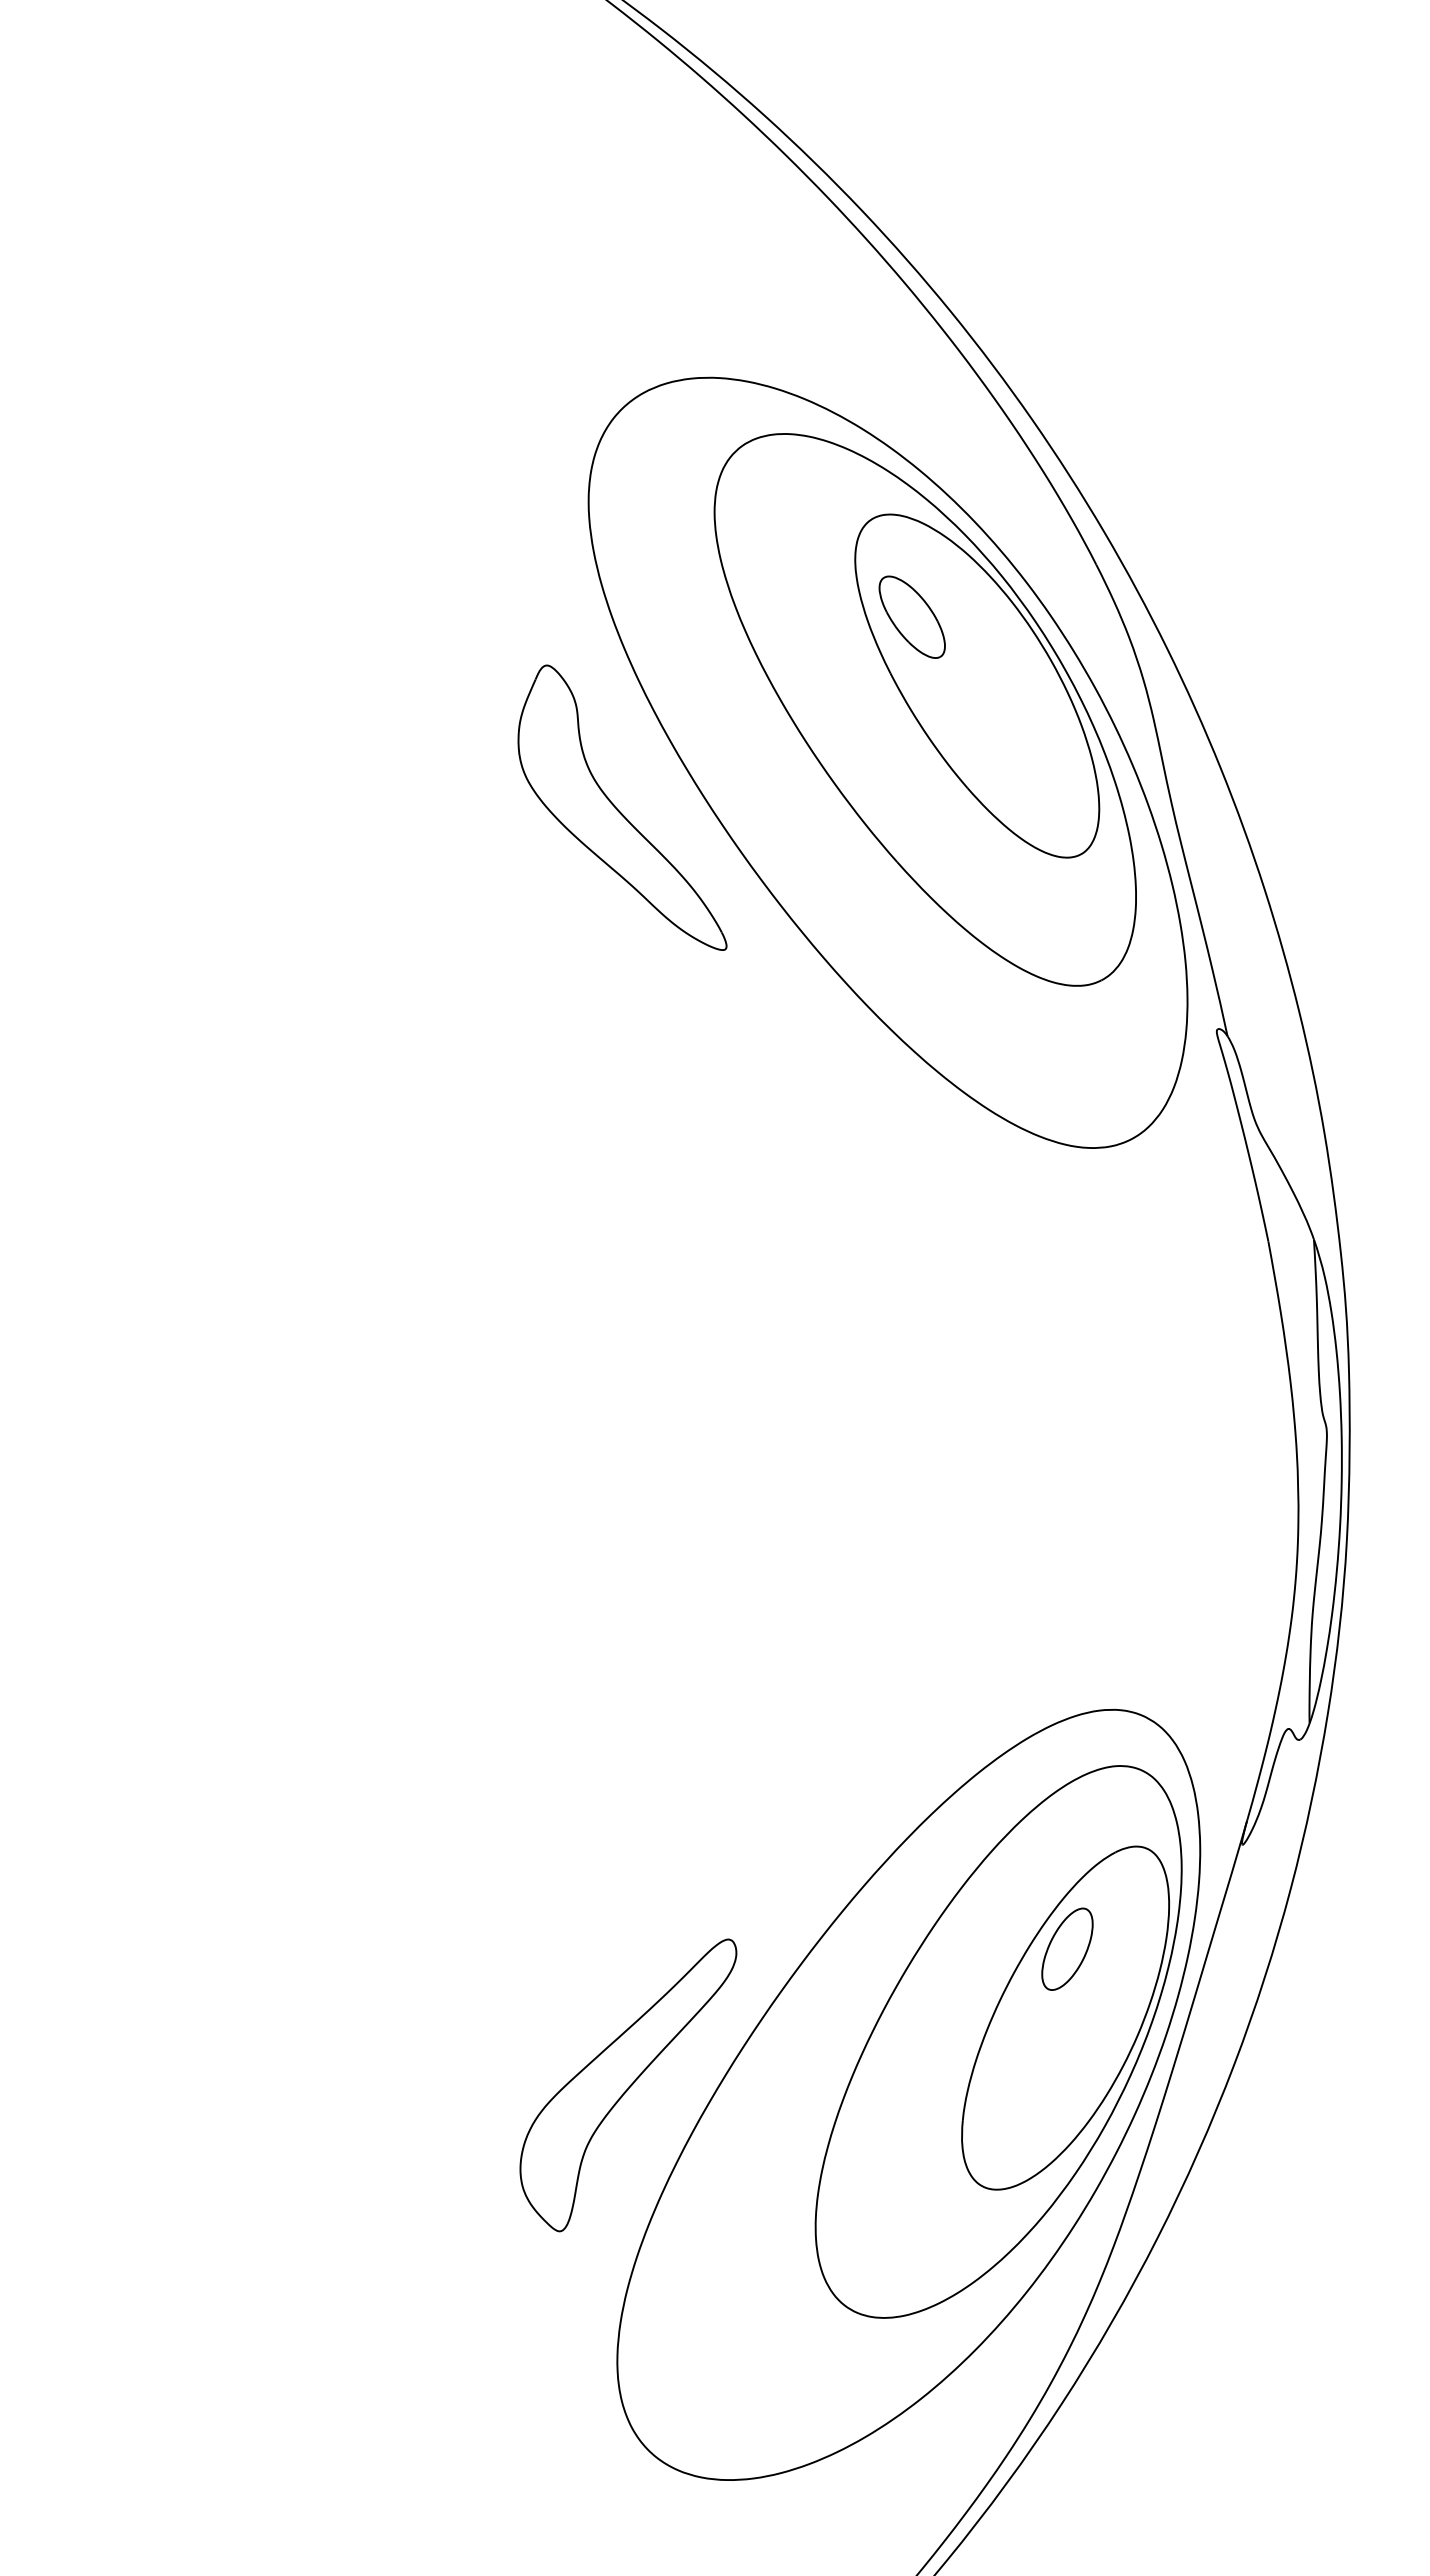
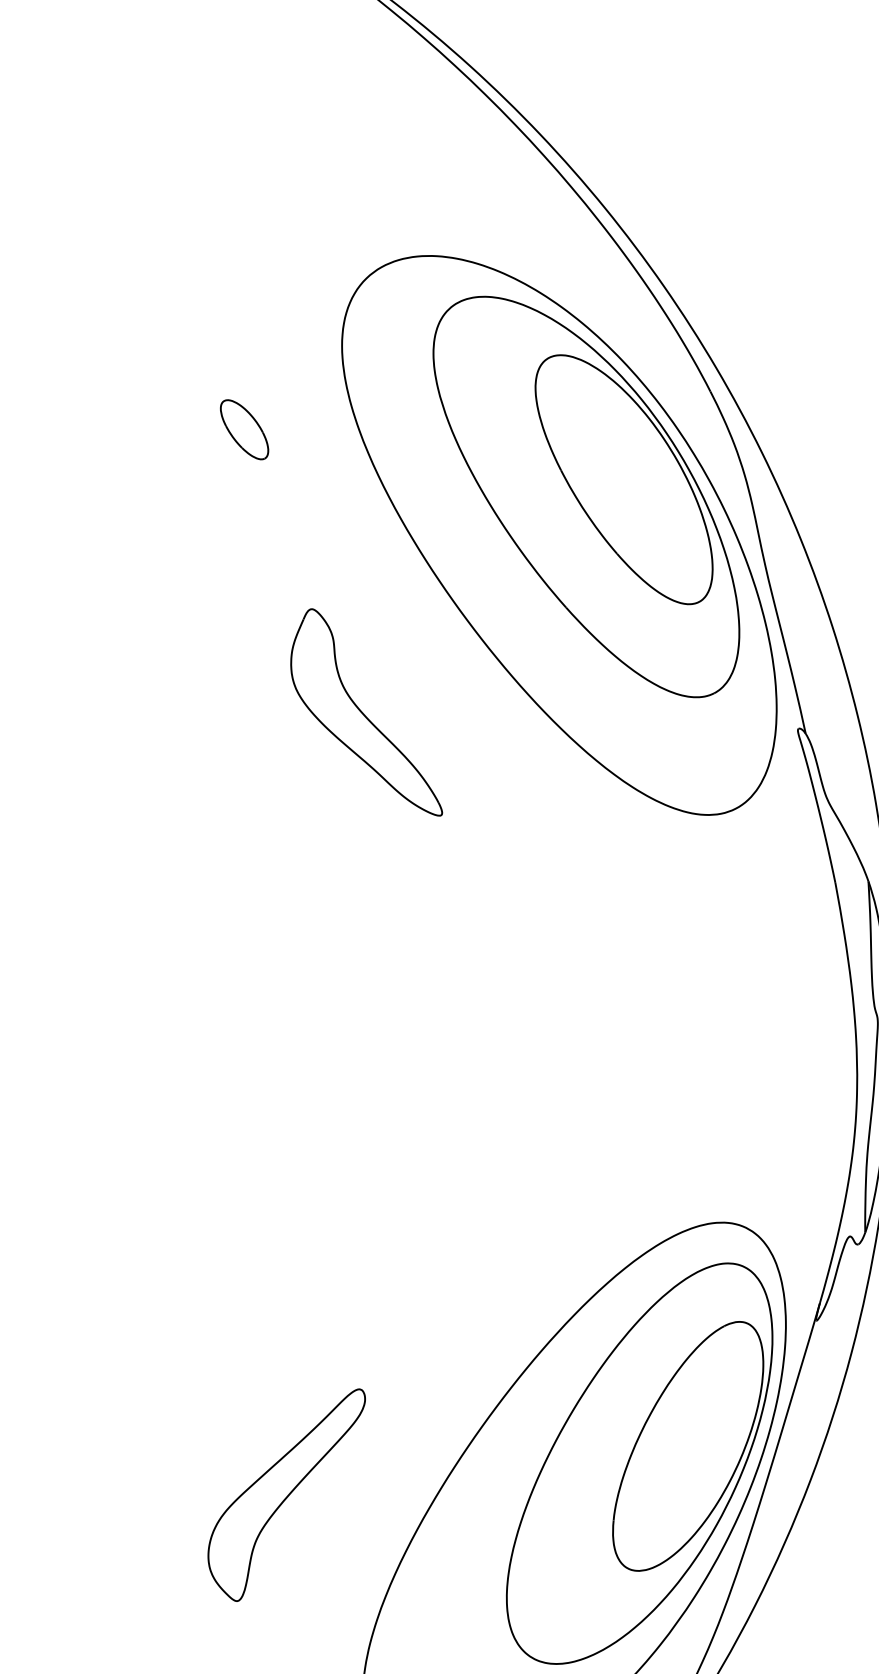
part: (911, 616) -> (244, 429), moved
part: (622, 807) -> (366, 712), moved
part: (1067, 1948) -> (689, 1395), removed
part: (628, 2085) -> (286, 1495), moved

